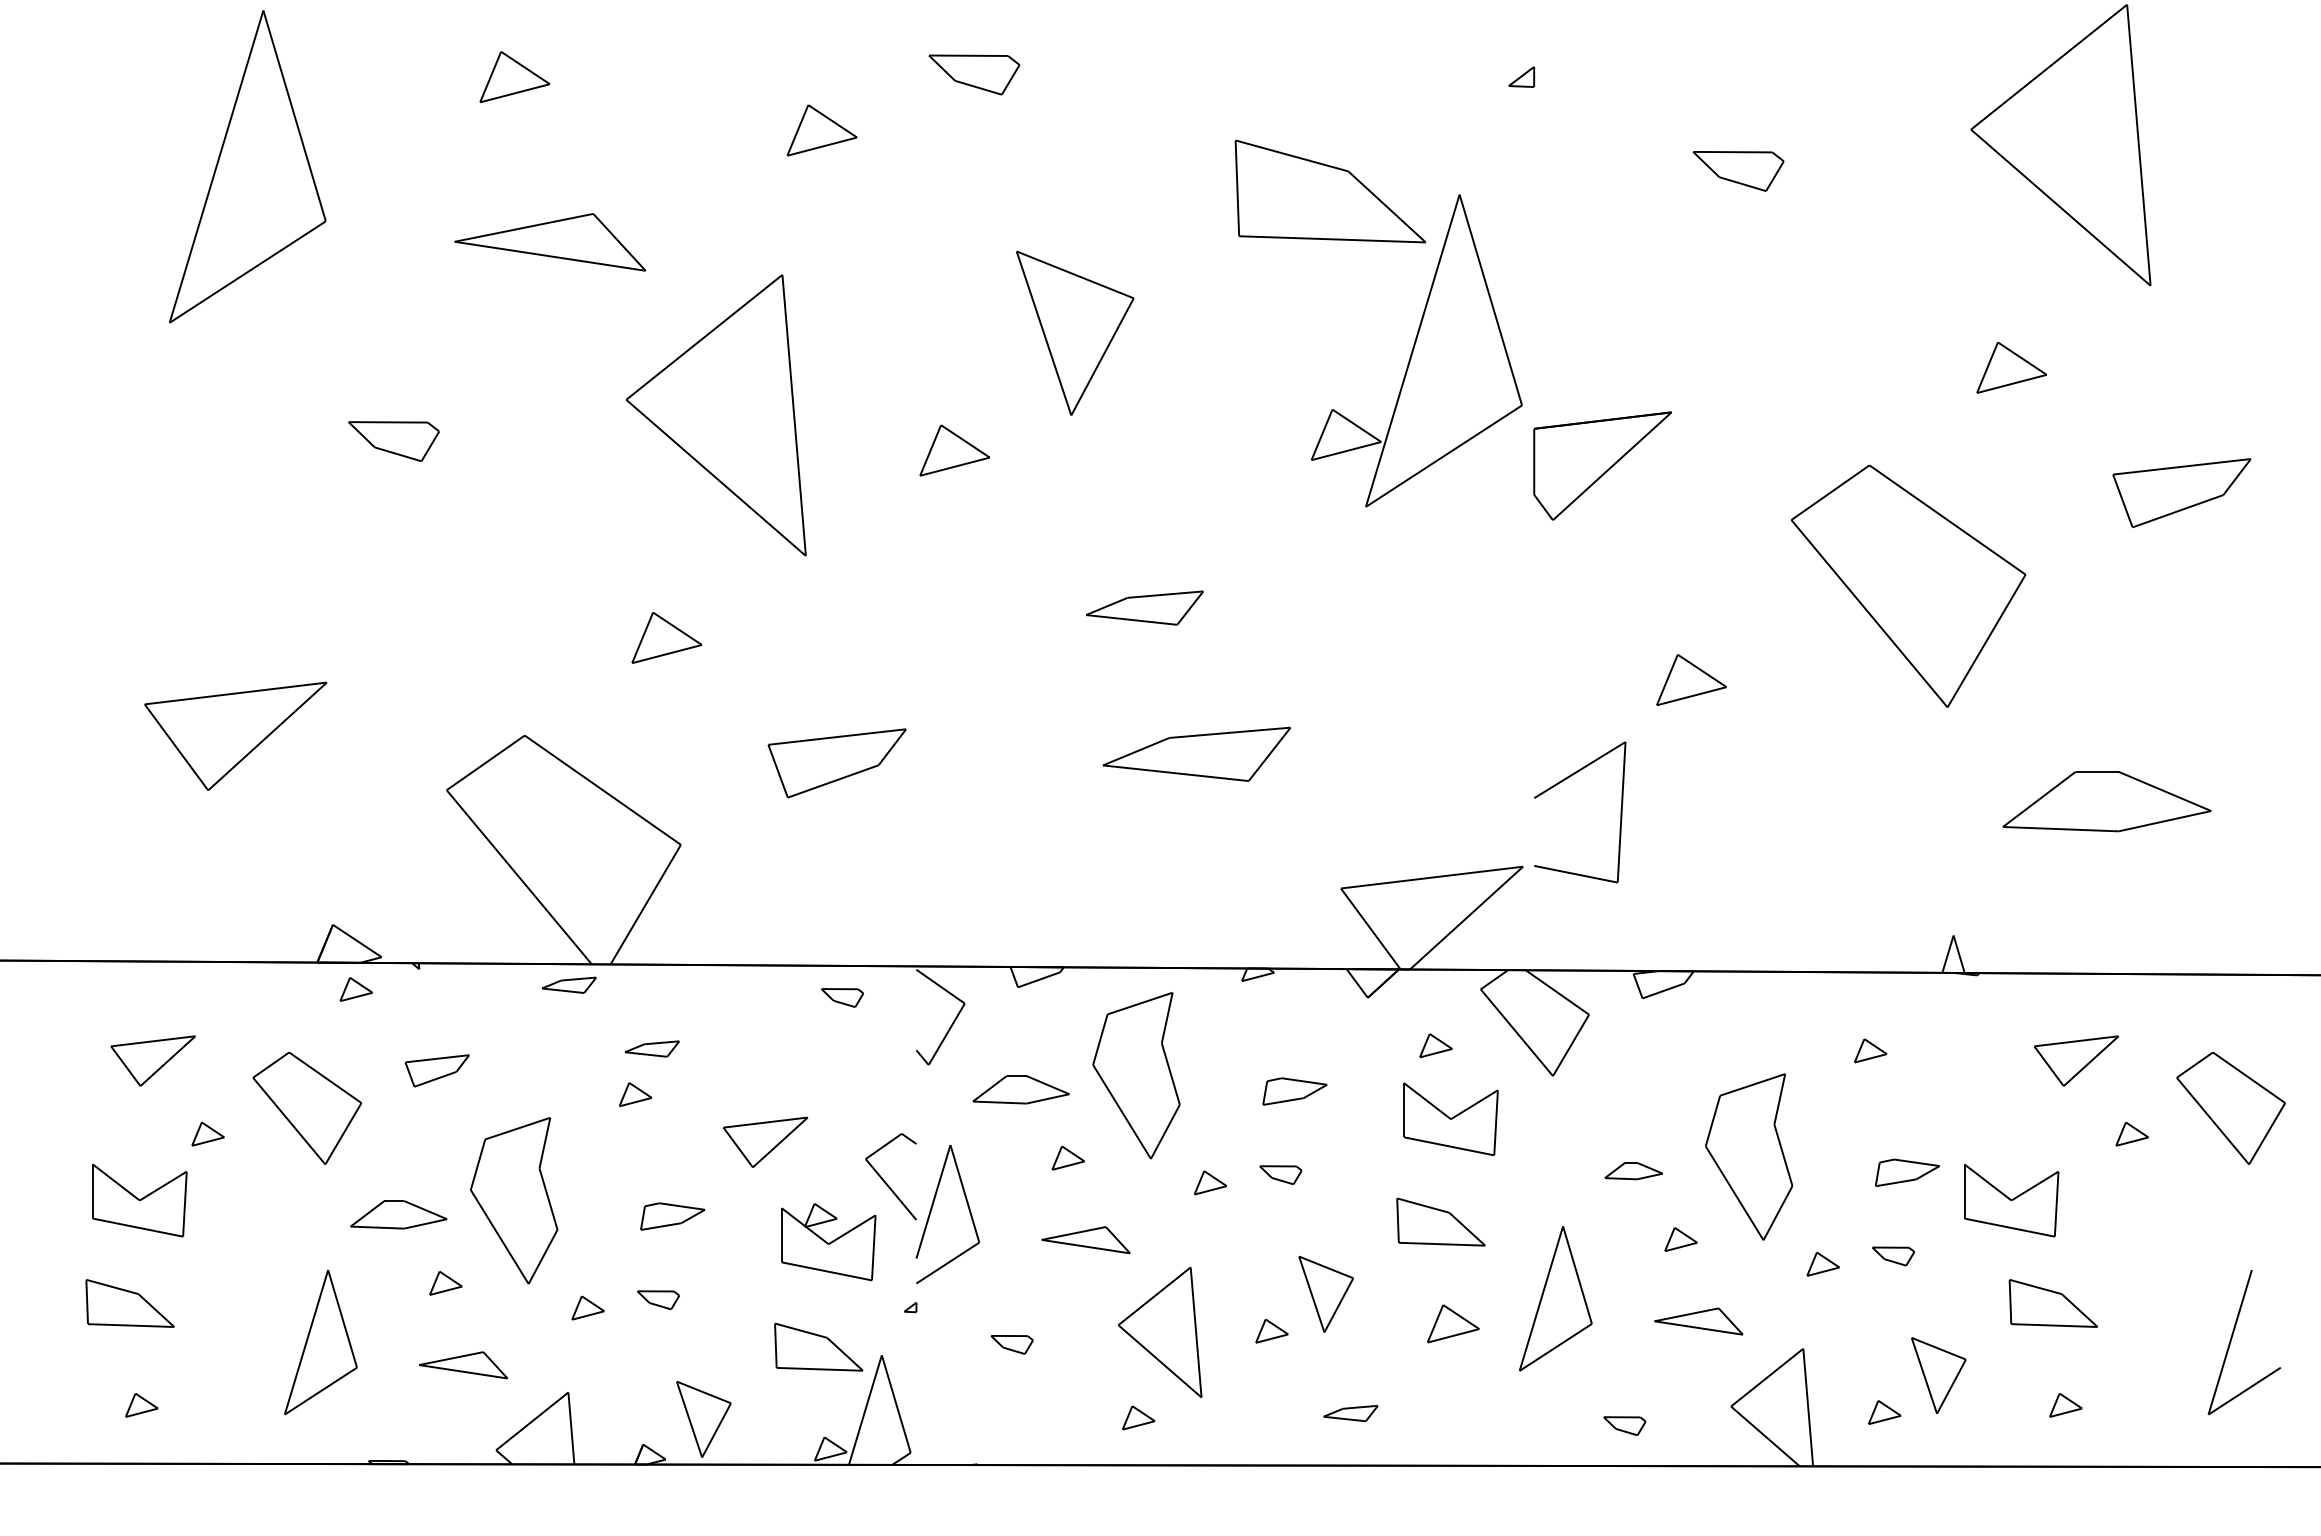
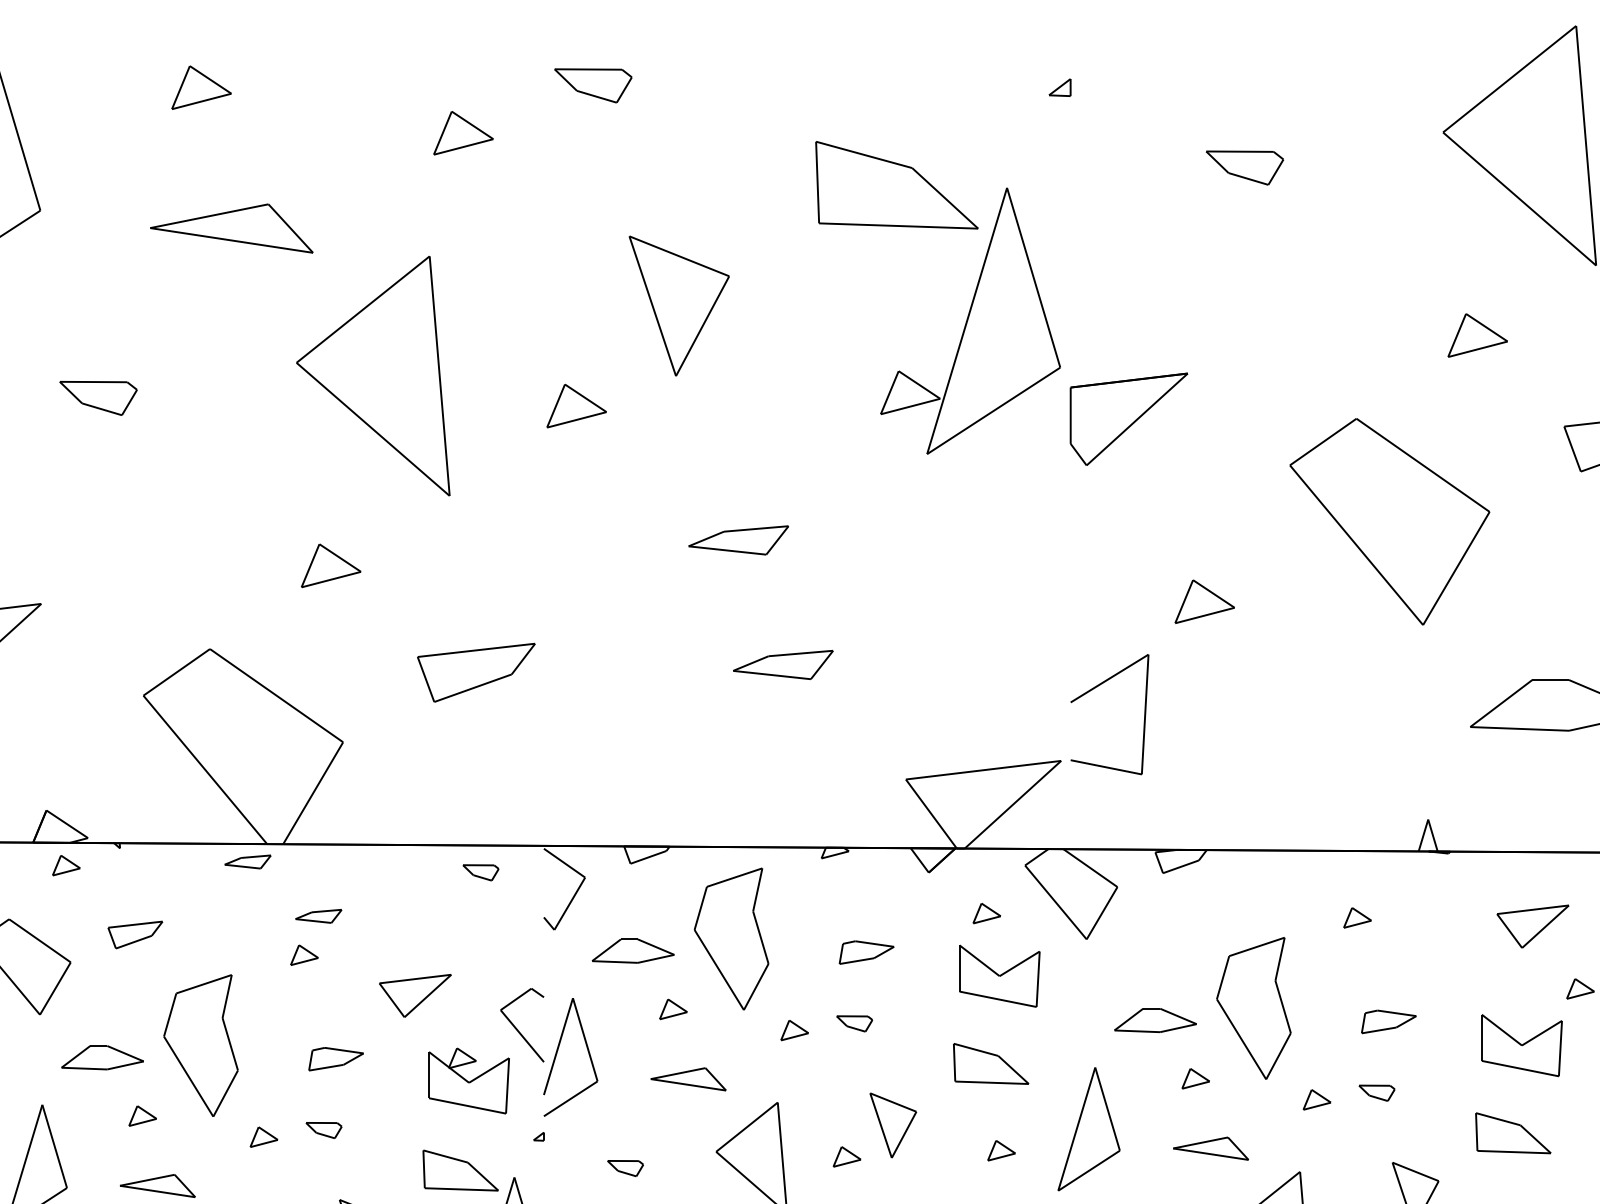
part: (1197, 753) -> (783, 664), size x0.62
part: (1633, 1170) -> (1155, 1019), size x1.67
part: (2011, 1200) -> (1521, 1045), moved
part: (1452, 1323) -> (1001, 1150), size x0.62

